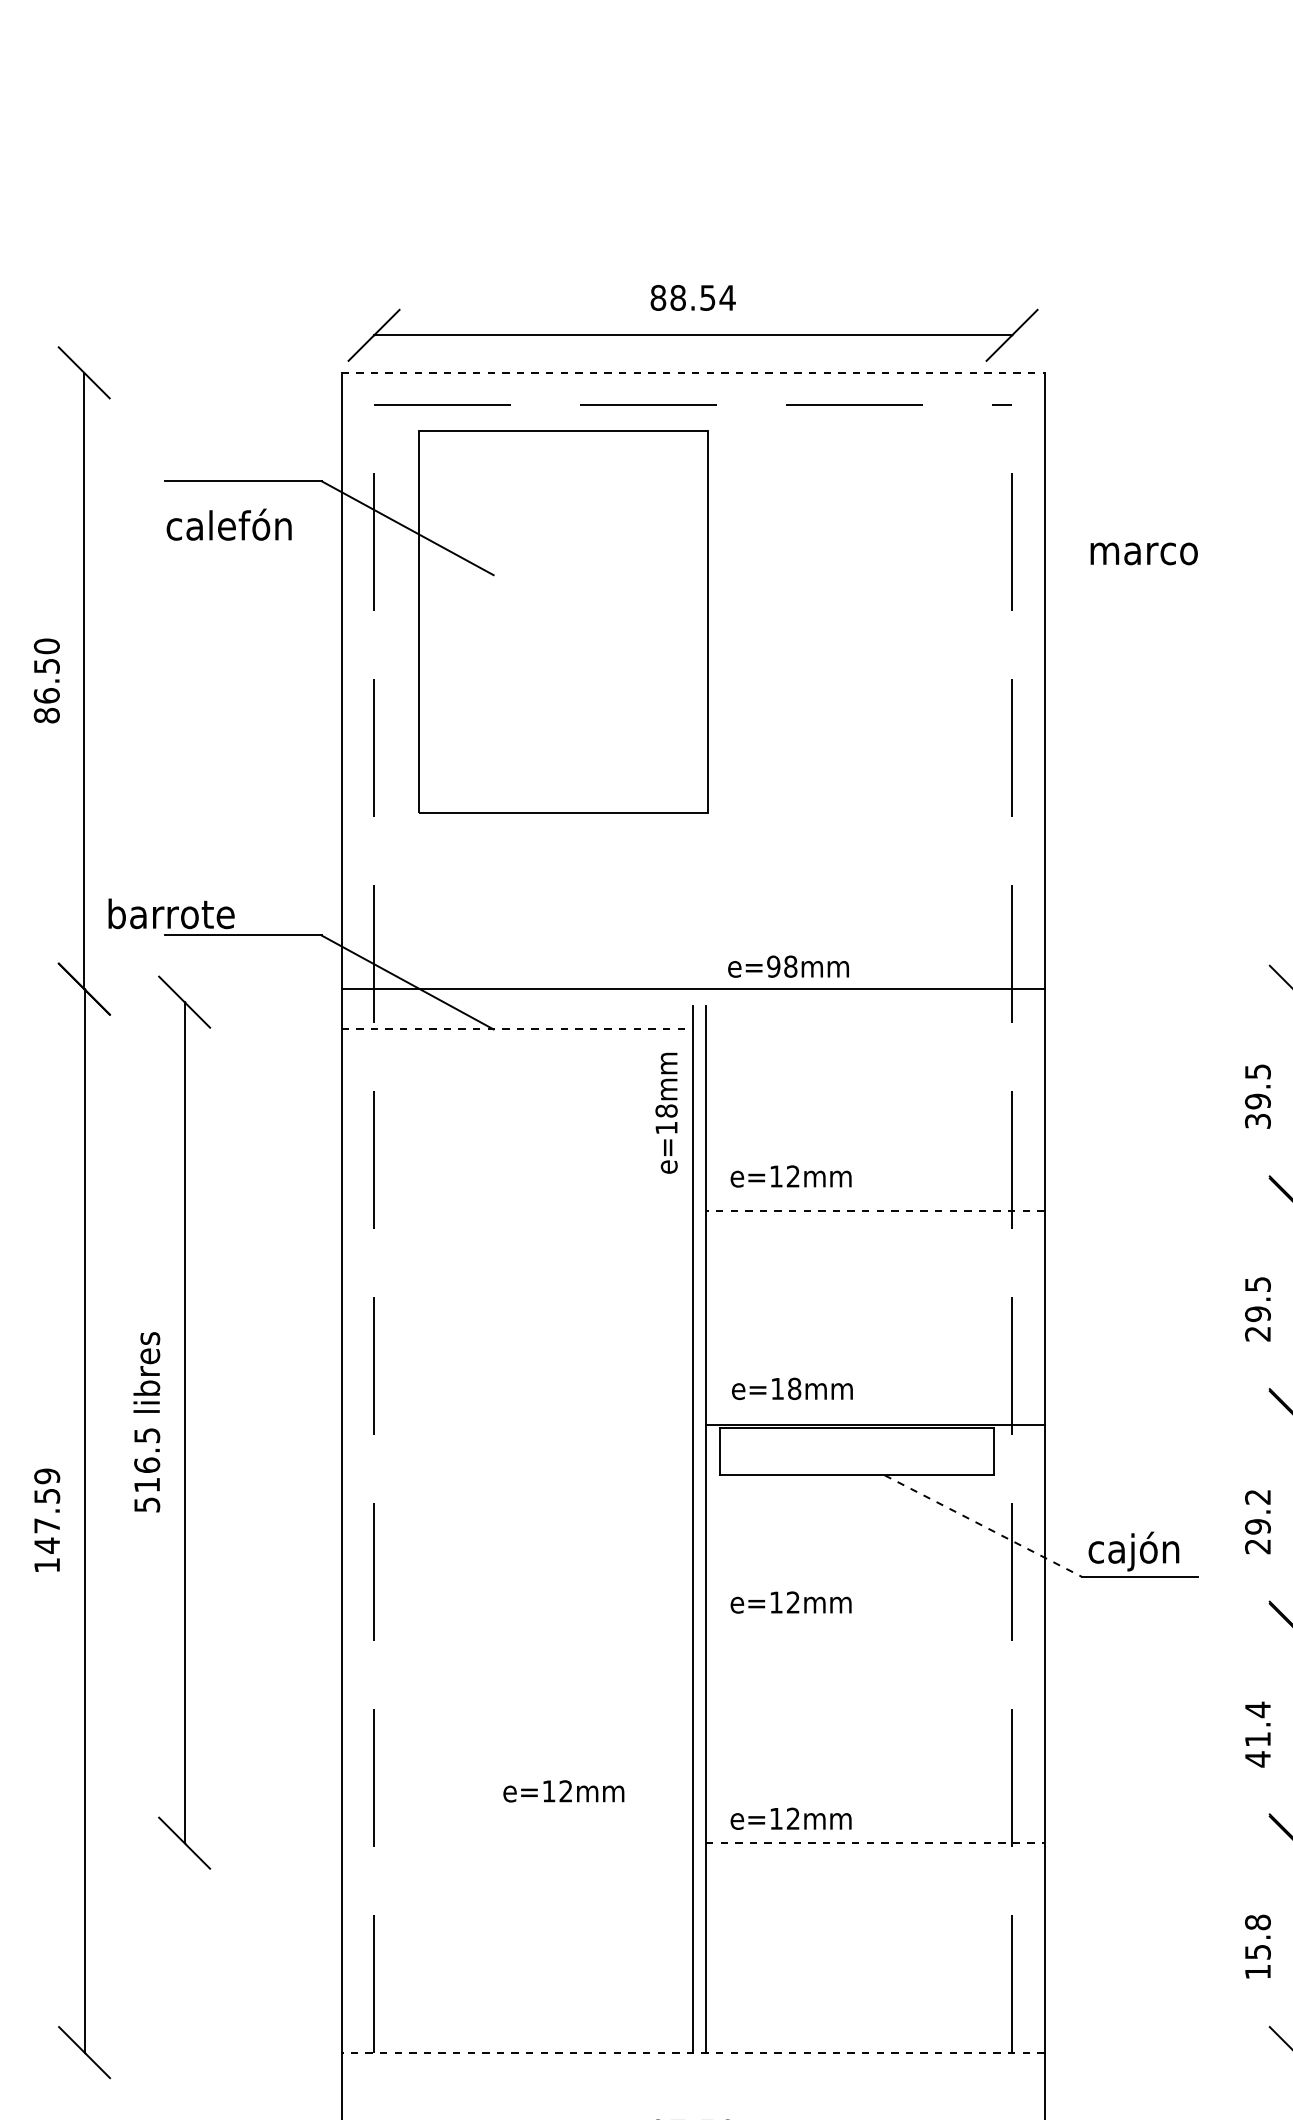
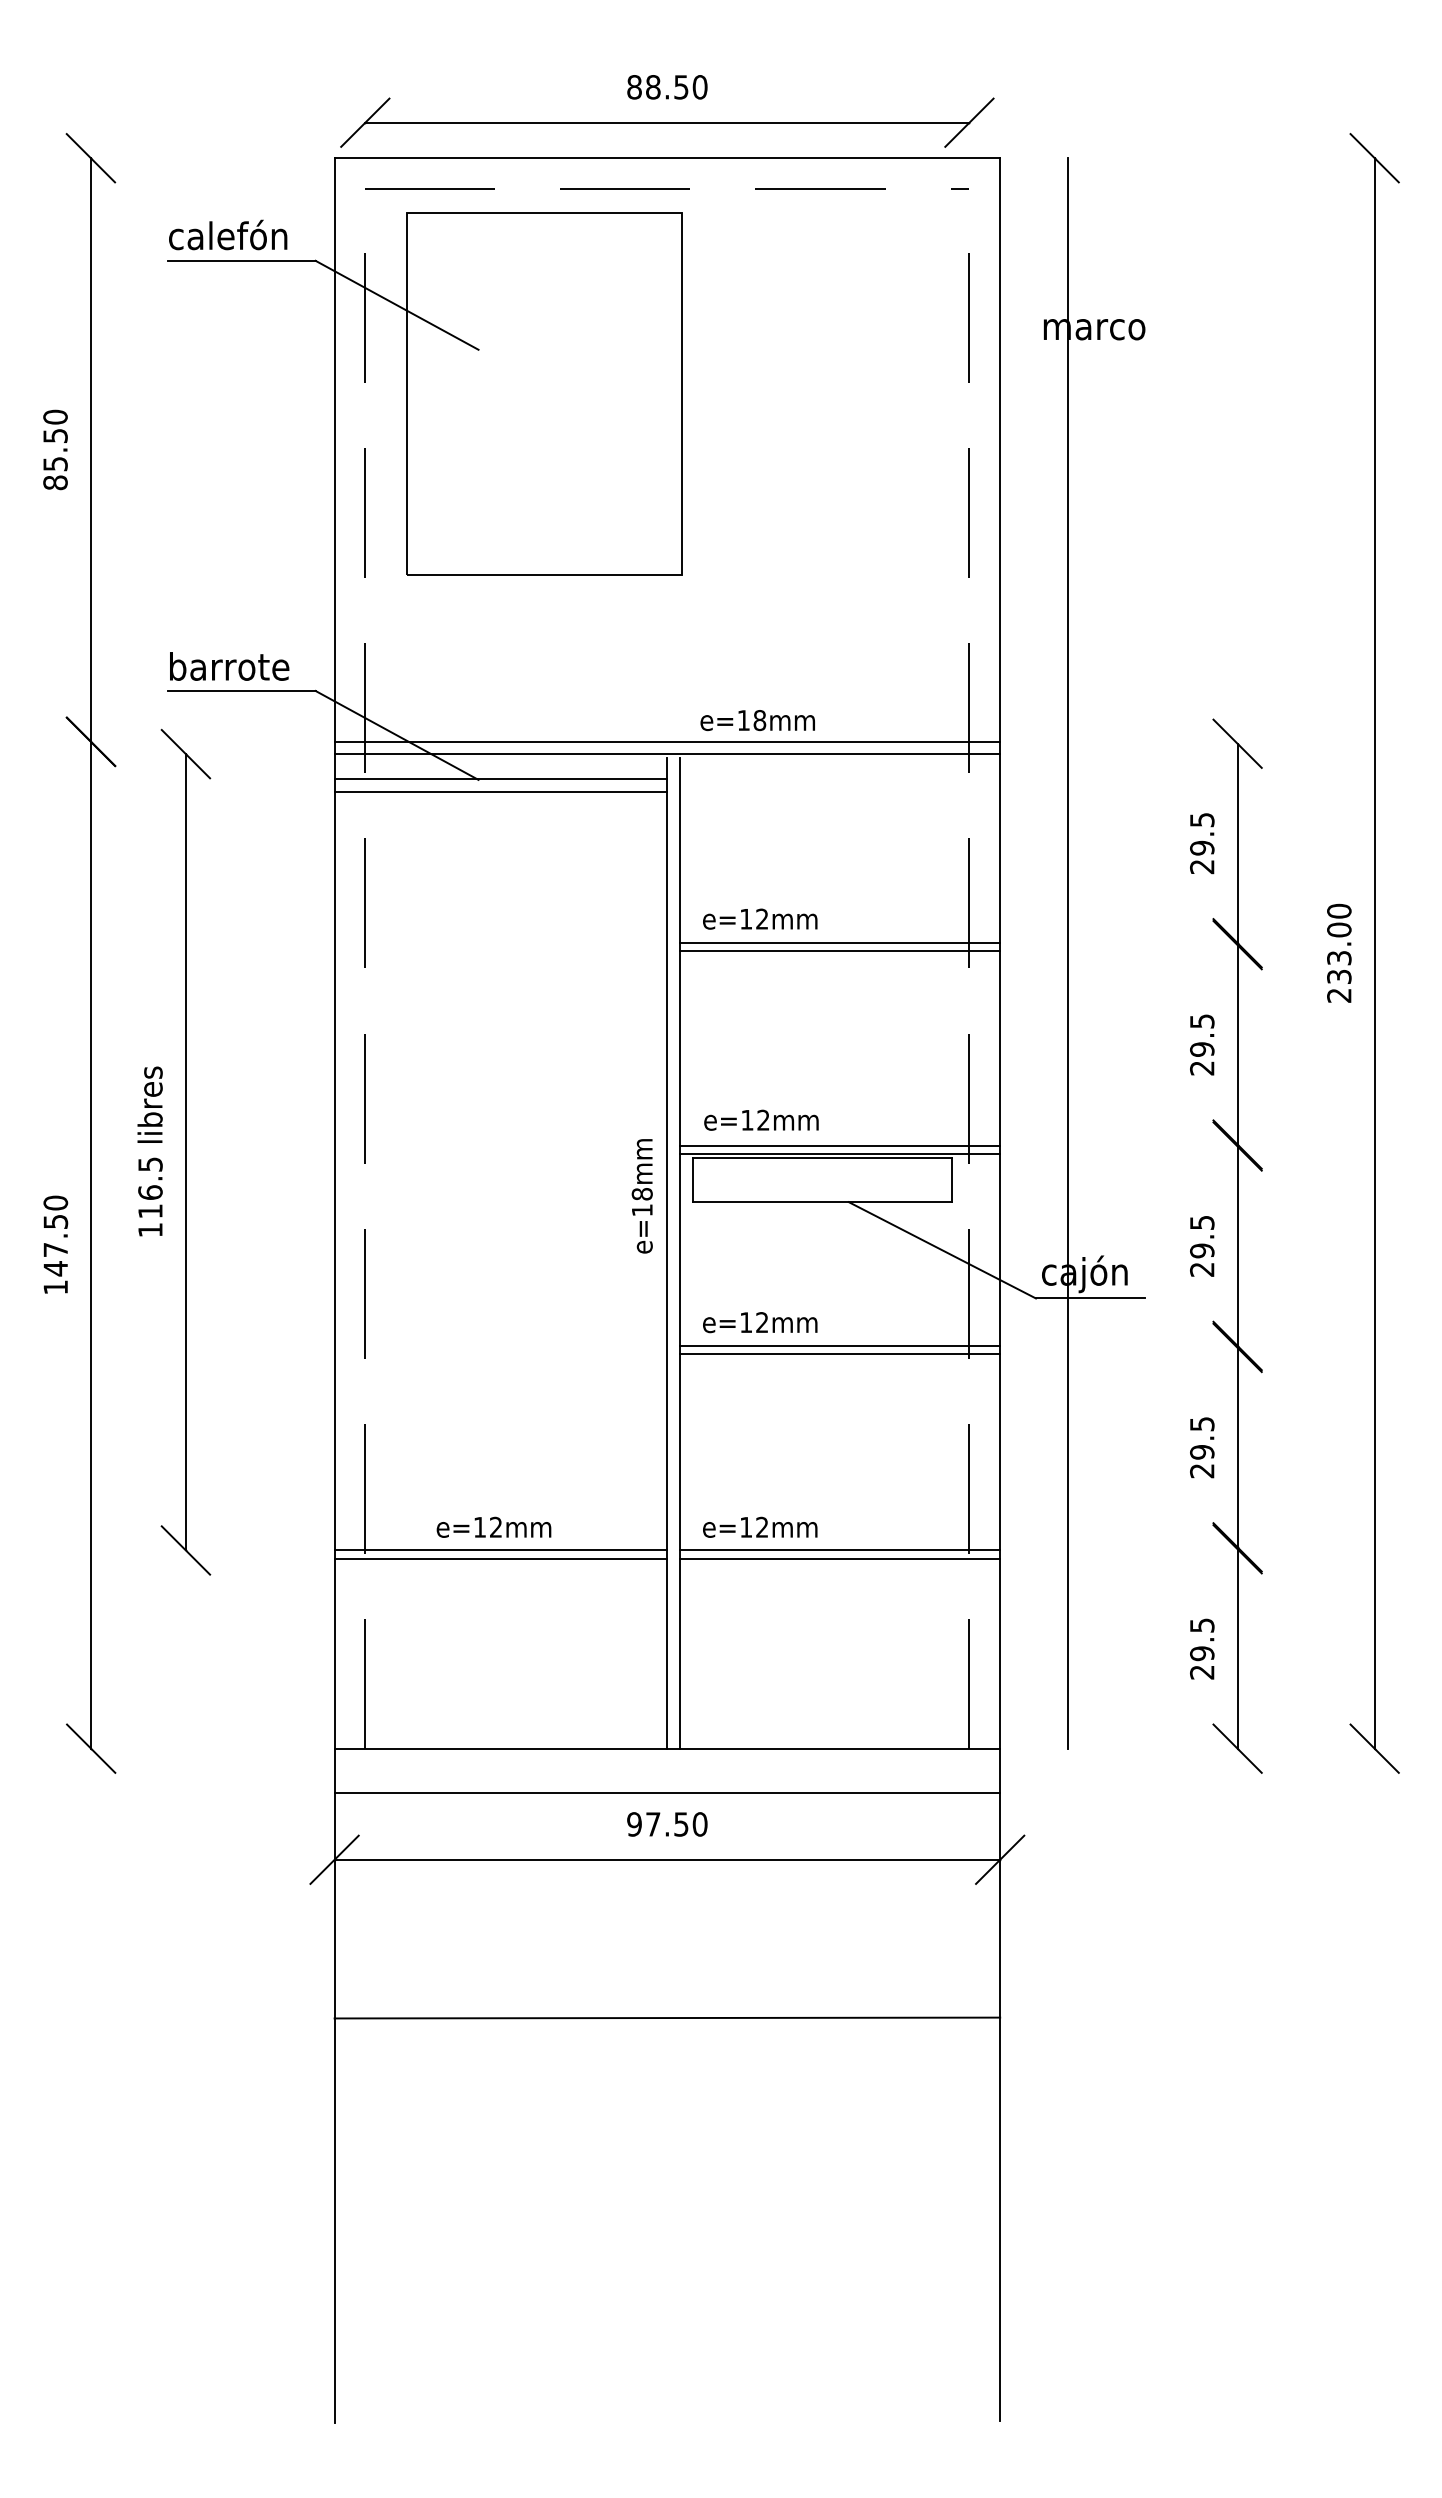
text: (726, 298) -> (699, 87), 88.54 -> 88.50
line: (693, 373) -> (667, 158), dashed -> solid
text: (229, 524) -> (228, 234), moved
text: (46, 695) -> (55, 463), 86.50 -> 85.50
text: (171, 913) -> (229, 666), moved
text: (773, 966) -> (743, 720), e=98mm -> e=18mm
line: (693, 1002) -> (667, 754), added
line: (517, 1028) -> (501, 779), dashed -> solid
line: (516, 1041) -> (500, 791), added
text: (665, 1113) -> (641, 1196), moved
text: (1258, 1121) -> (1202, 867), 39.5 -> 29.5
line: (874, 1202) -> (839, 943), added
line: (874, 1210) -> (839, 951), dashed -> solid
line: (1116, 1212) -> (1068, 953), added
text: (794, 1388) -> (763, 1119), e=18mm -> e=12mm
line: (874, 1416) -> (839, 1146), added
text: (46, 1475) -> (55, 1202), 147.59 -> 147.50
text: (1258, 1496) -> (1202, 1222), 29.2 -> 29.5
text: (147, 1505) -> (150, 1230), 516.5 -> 116.5
line: (983, 1526) -> (942, 1250), dashed -> solid
line: (874, 1626) -> (839, 1345), added
line: (874, 1636) -> (839, 1354), added
text: (1258, 1734) -> (1202, 1447), 41.4 -> 29.5
text: (563, 1790) -> (493, 1526), moved
line: (516, 1843) -> (500, 1550), added
line: (875, 1843) -> (840, 1550), dashed -> solid
line: (516, 1851) -> (500, 1558), added
line: (874, 1851) -> (839, 1558), added
text: (1258, 1946) -> (1202, 1648), 15.8 -> 29.5
line: (693, 2052) -> (667, 1748), dashed -> solid
line: (693, 2099) -> (667, 1793), added

